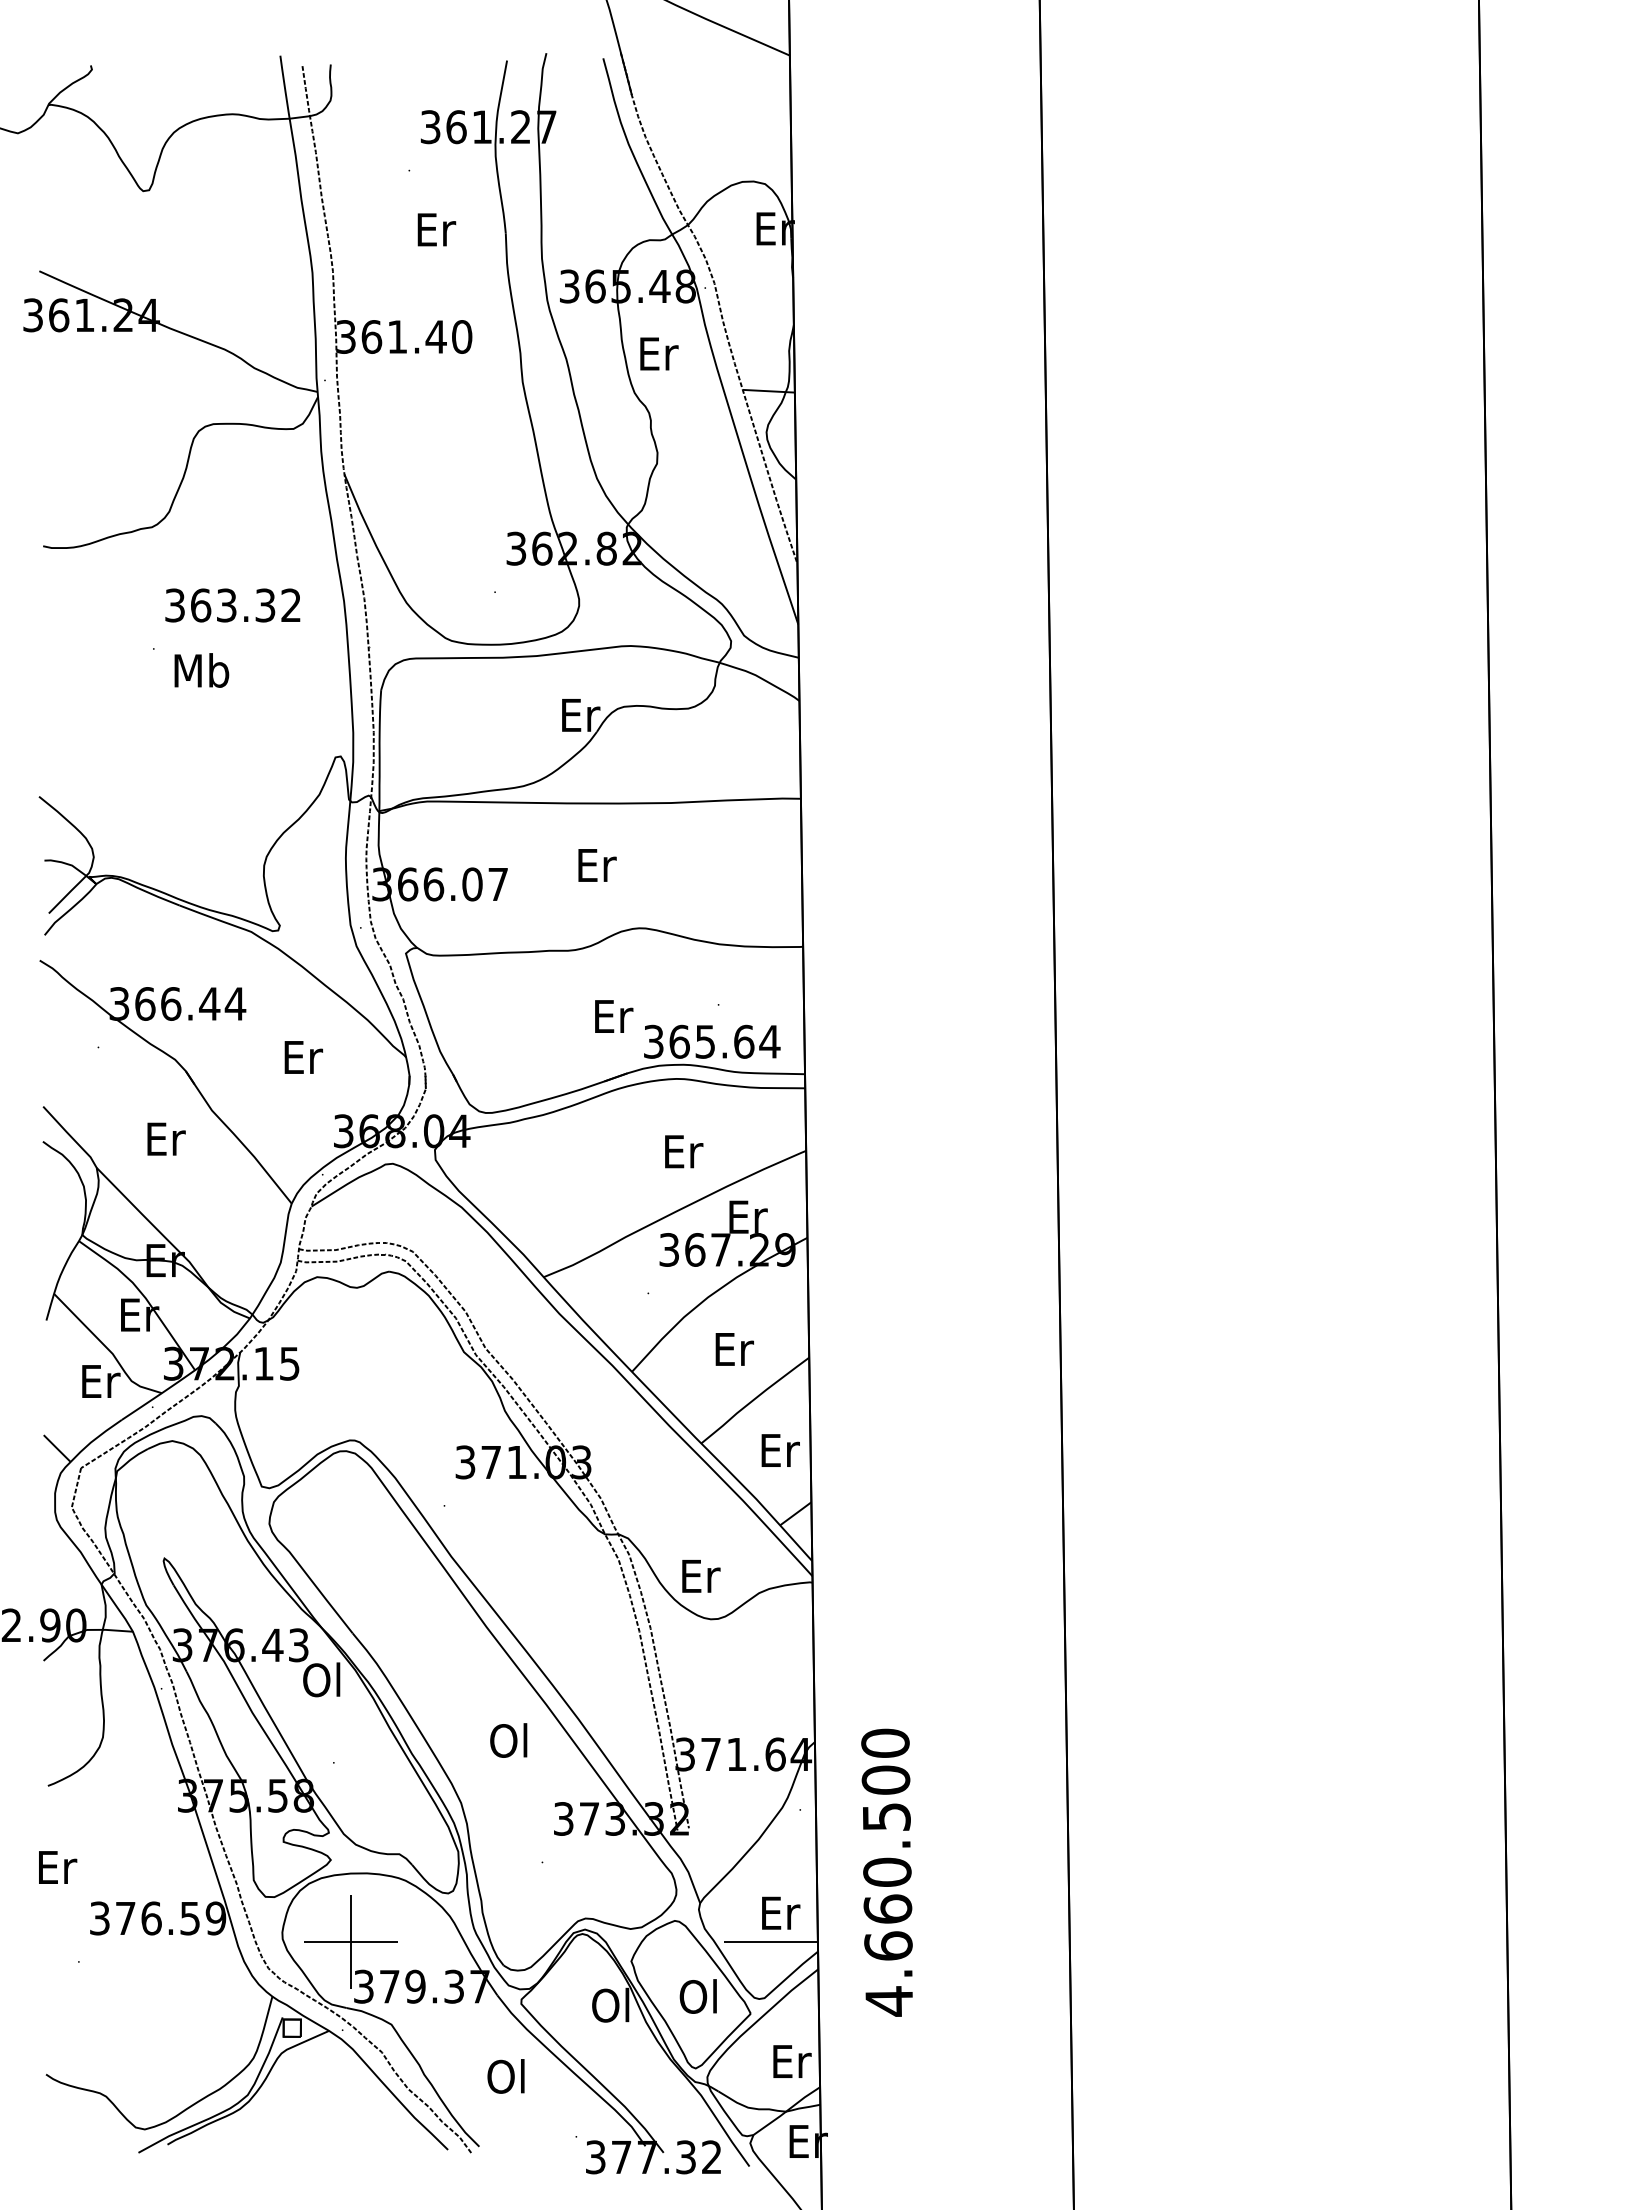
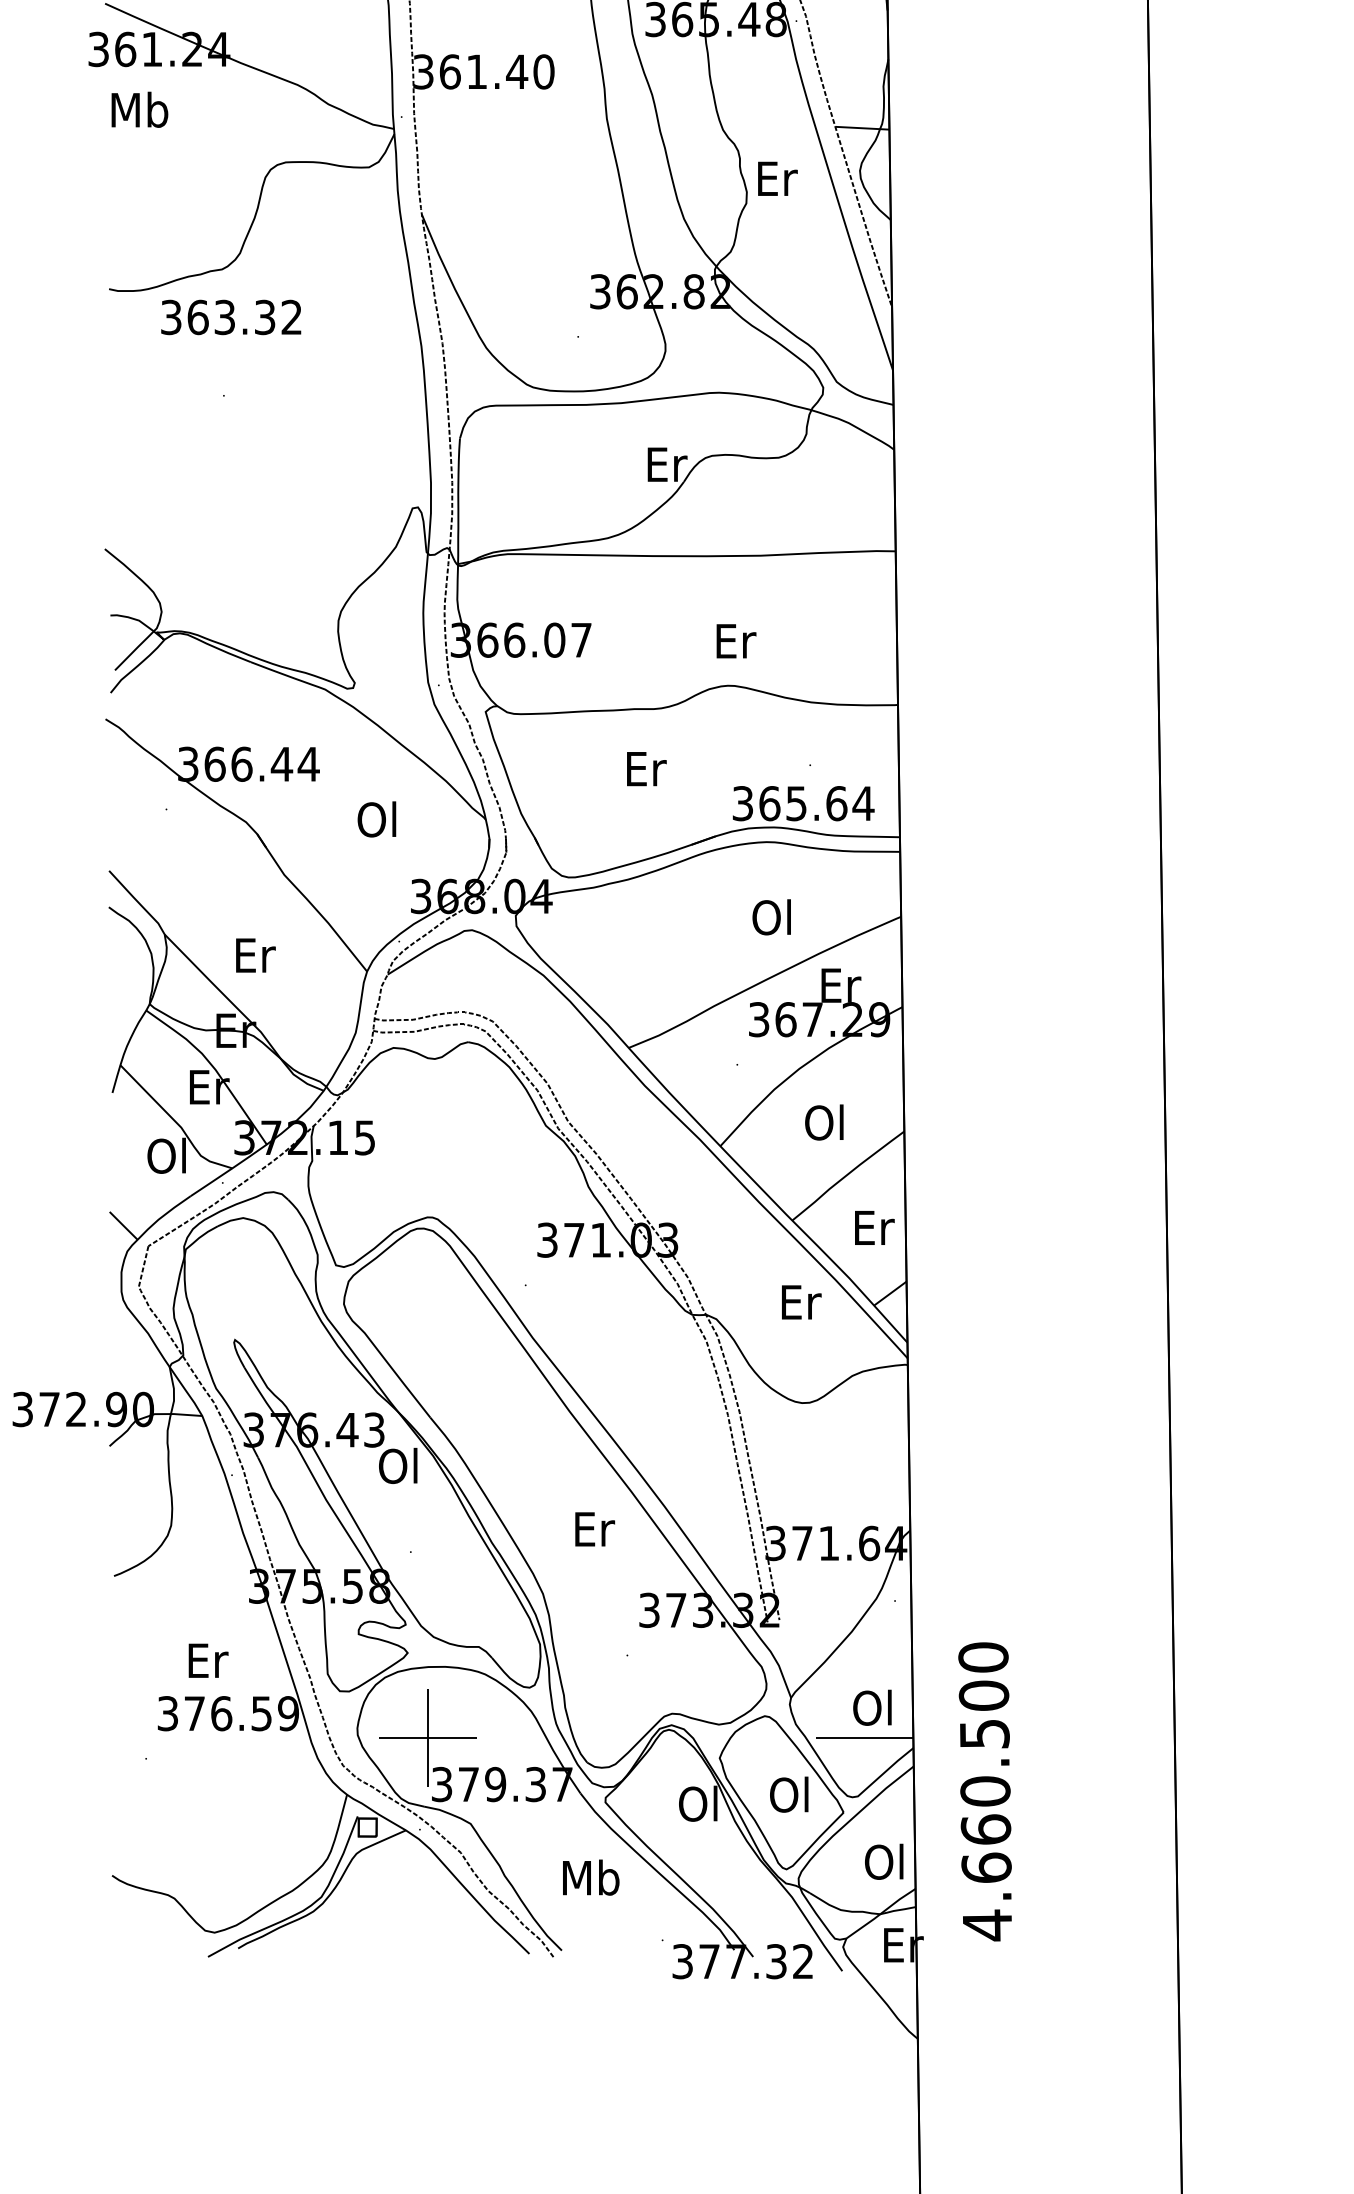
text: (659, 353) -> (777, 178), moved
text: (232, 605) -> (230, 317), moved
text: (201, 670) -> (139, 109), moved
text: (597, 865) -> (736, 641), moved
text: (614, 1016) -> (647, 769), moved
text: (302, 1056) -> (378, 818), Er -> Ol
text: (166, 1138) -> (255, 954), moved
text: (683, 1151) -> (773, 917), Er -> Ol
text: (733, 1348) -> (825, 1121), Er -> Ol
text: (100, 1380) -> (168, 1155), Er -> Ol
text: (701, 1576) -> (801, 1302), moved
text: (510, 1740) -> (594, 1528), Ol -> Er
text: (58, 1867) -> (209, 1660), moved
text: (886, 1872) -> (984, 1791), moved
text: (780, 1912) -> (874, 1707), Er -> Ol
text: (791, 2060) -> (885, 1861), Er -> Ol
text: (507, 2076) -> (591, 1877), Ol -> Mb

